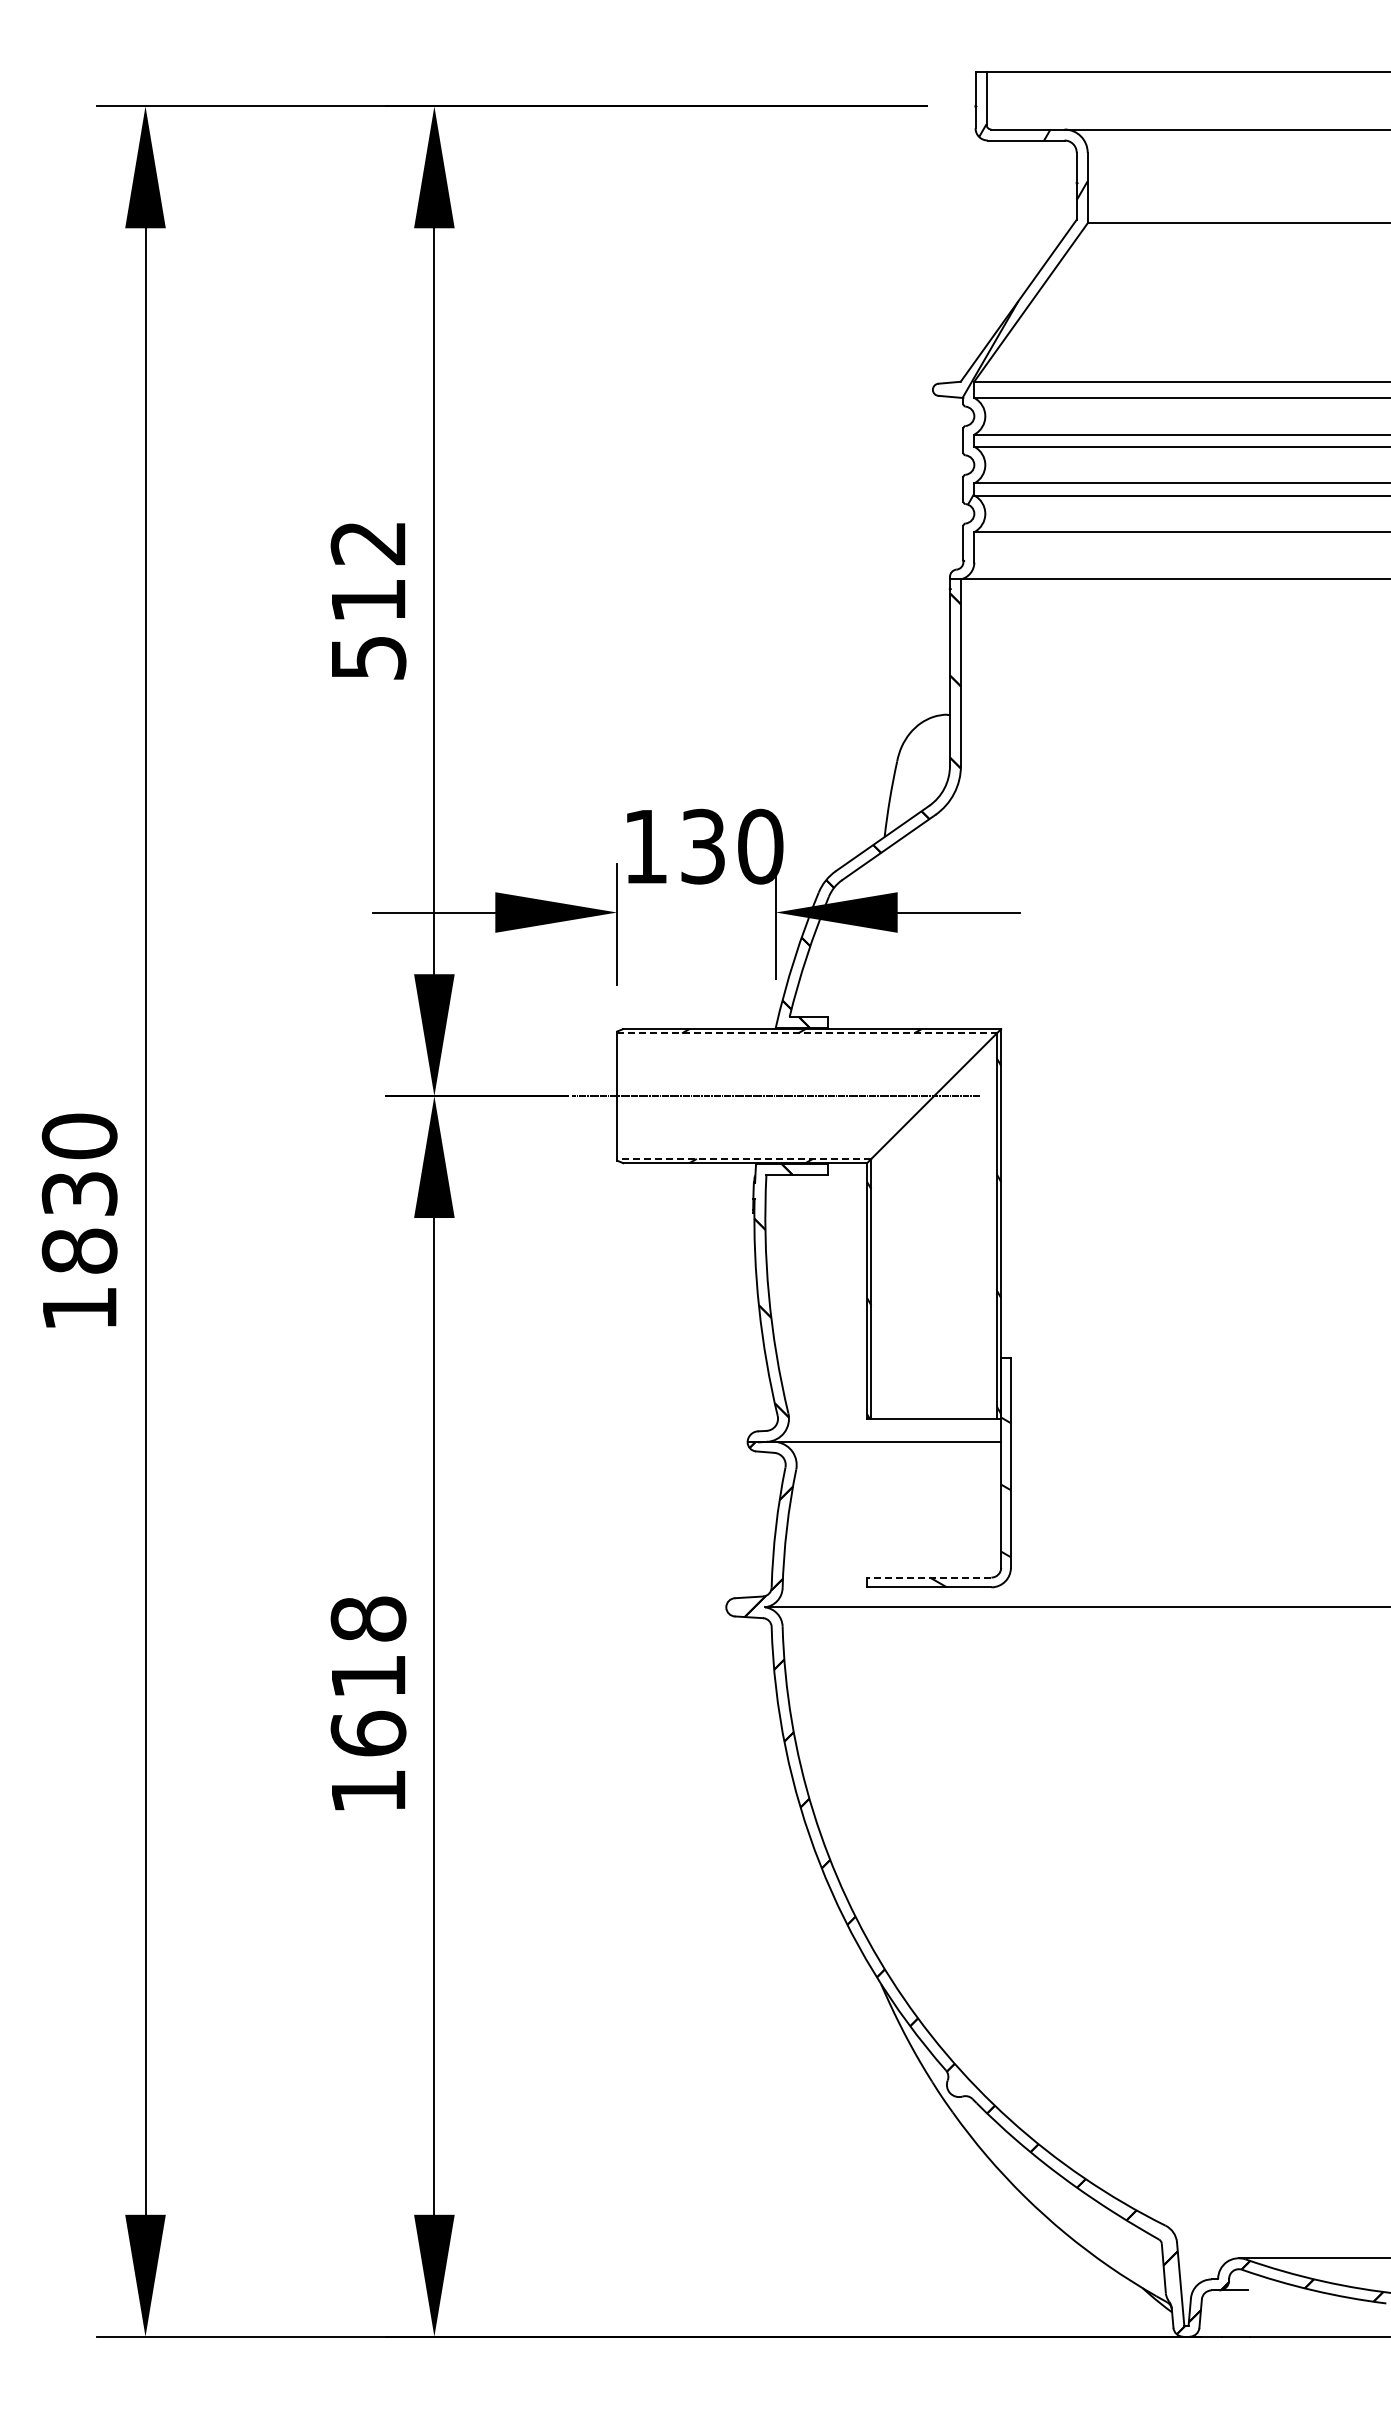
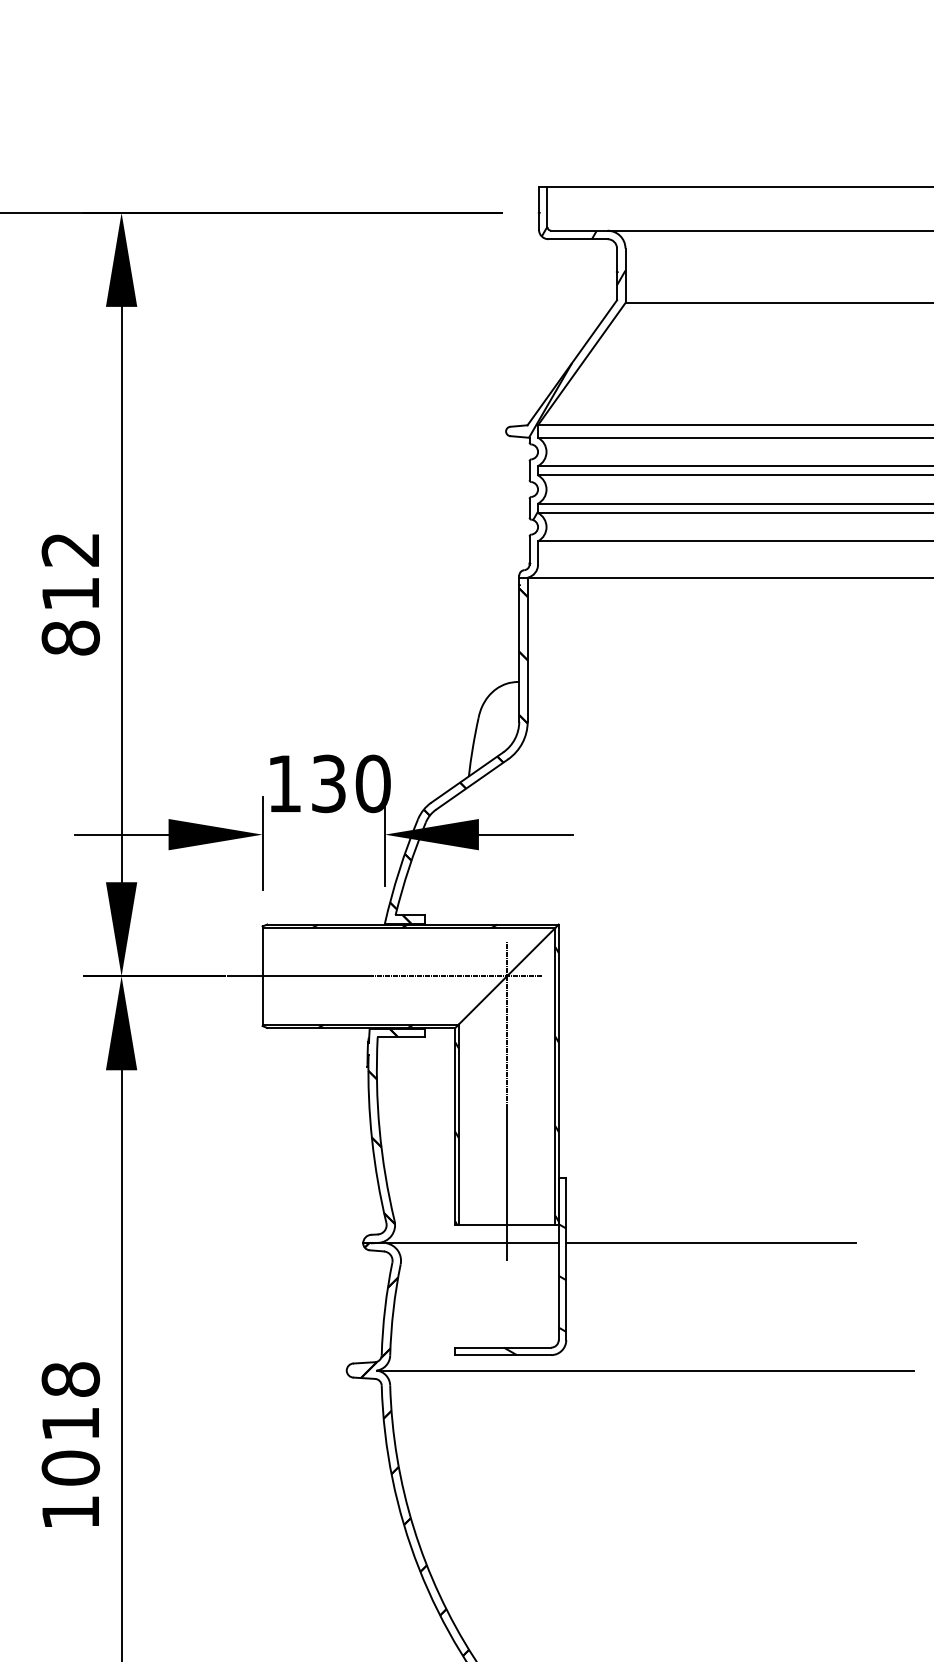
text: (368, 657) -> (70, 637), 512 -> 812
line: (807, 1033) -> (409, 927), dashed -> solid
line: (743, 1158) -> (360, 1024), dashed -> solid
line: (934, 1257) -> (507, 1100), added
line: (1198, 1442) -> (710, 1243), added
line: (928, 1577) -> (502, 1347), dashed -> solid
text: (368, 1733) -> (70, 1467), 1618 -> 1018

